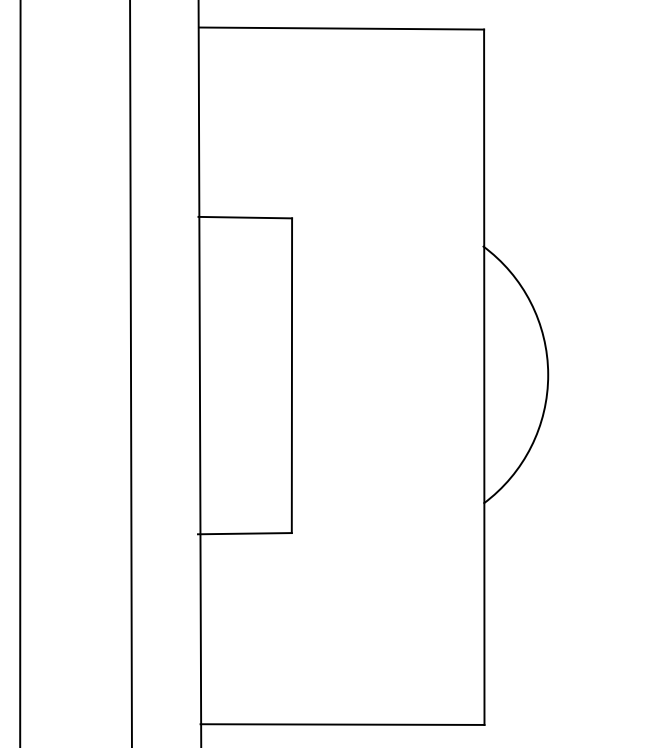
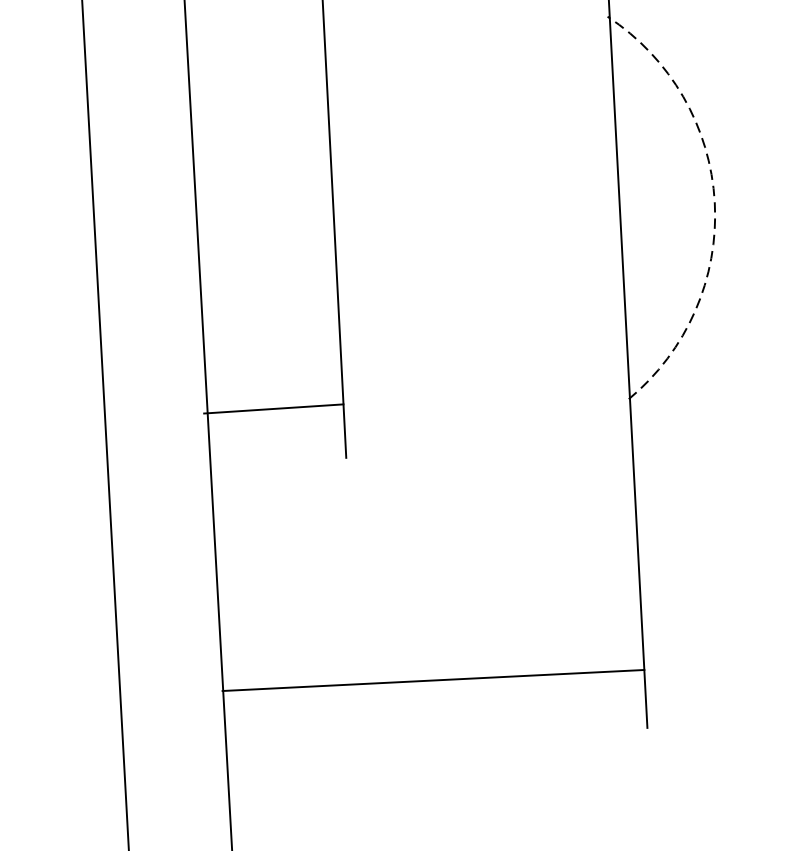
arc: (548, 374) -> (715, 202), solid -> dashed
line: (244, 533) -> (273, 408), moved
line: (342, 724) -> (433, 680), moved

